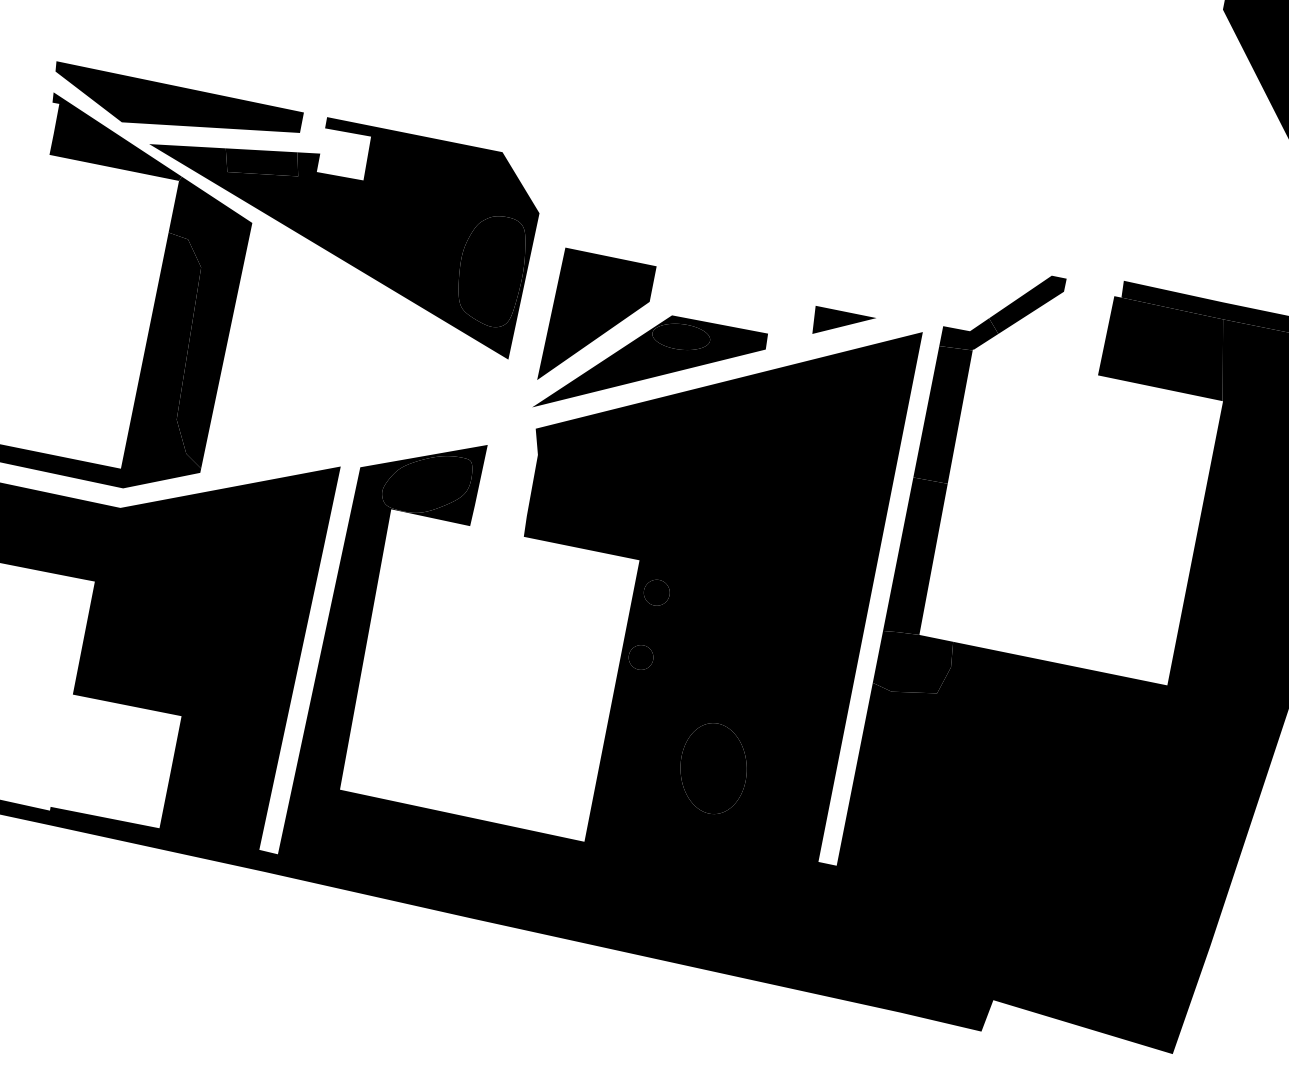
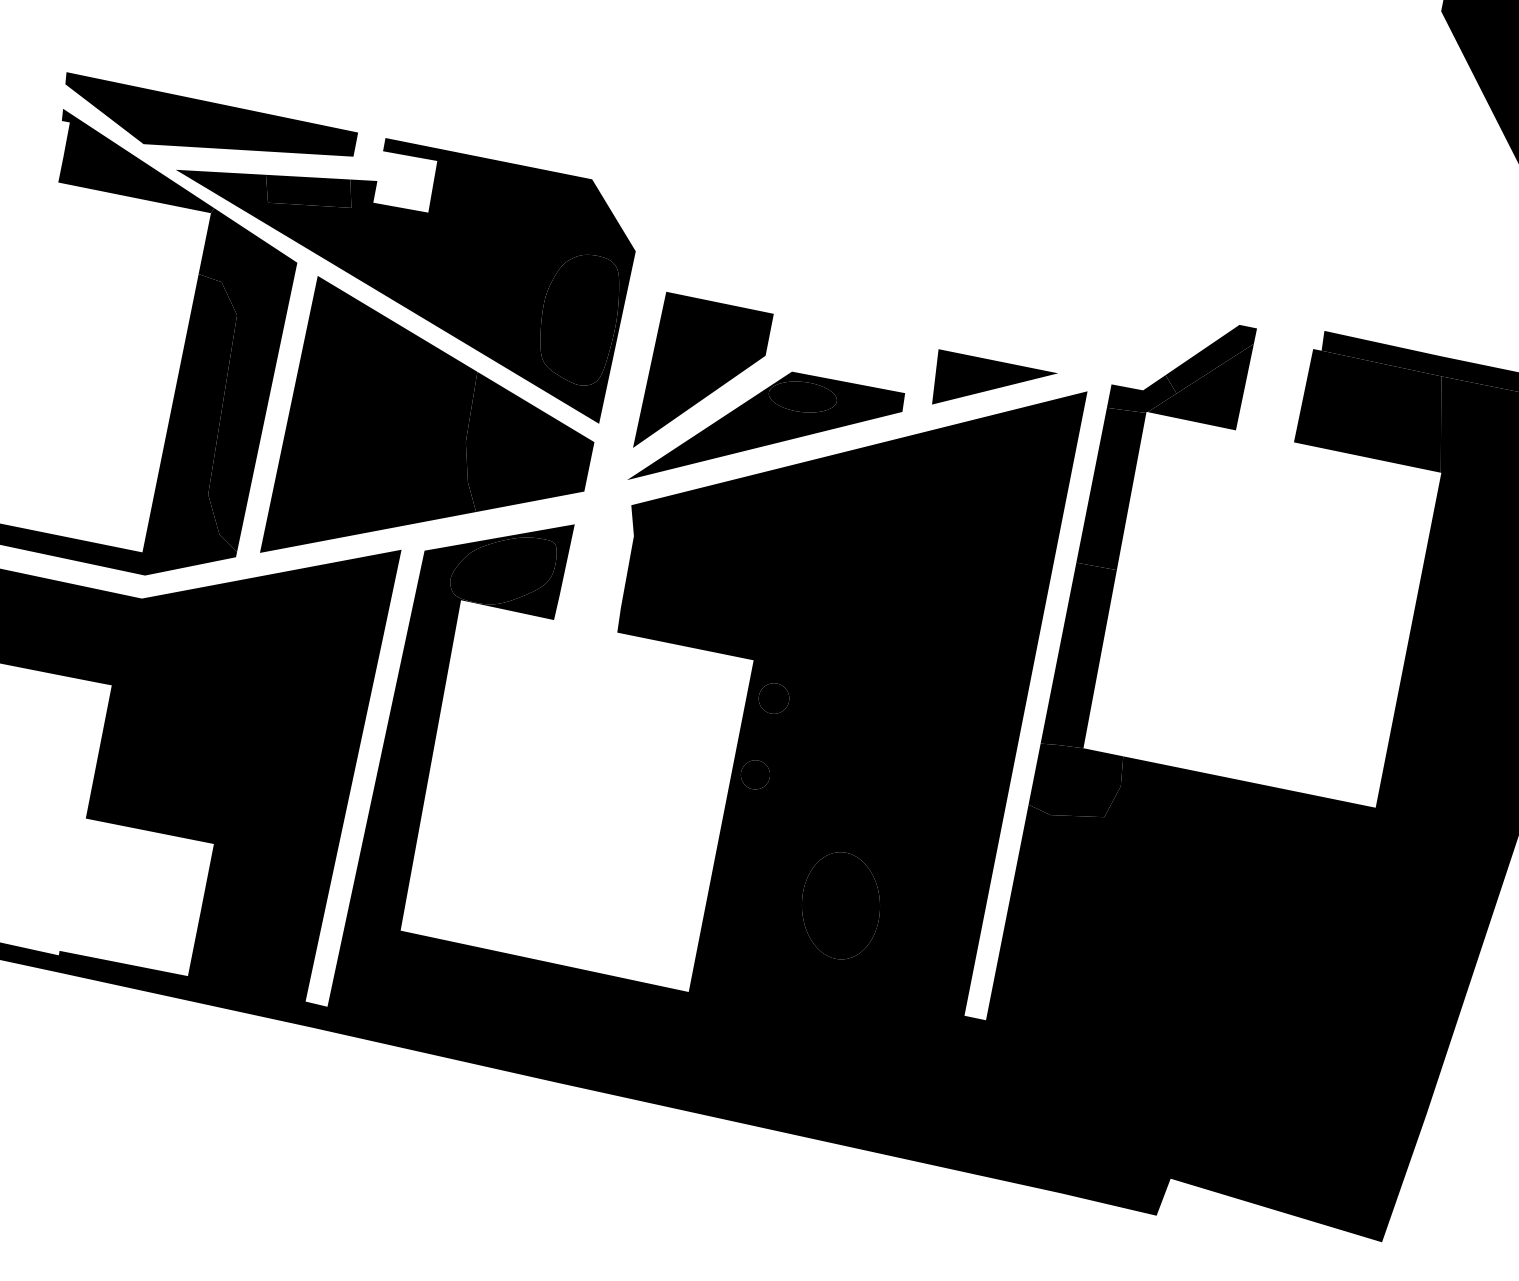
part: (844, 319) -> (995, 376), size x1.67
fill: (1018, 328) -> (1200, 387), added
part: (362, 351) -> (427, 414), added

